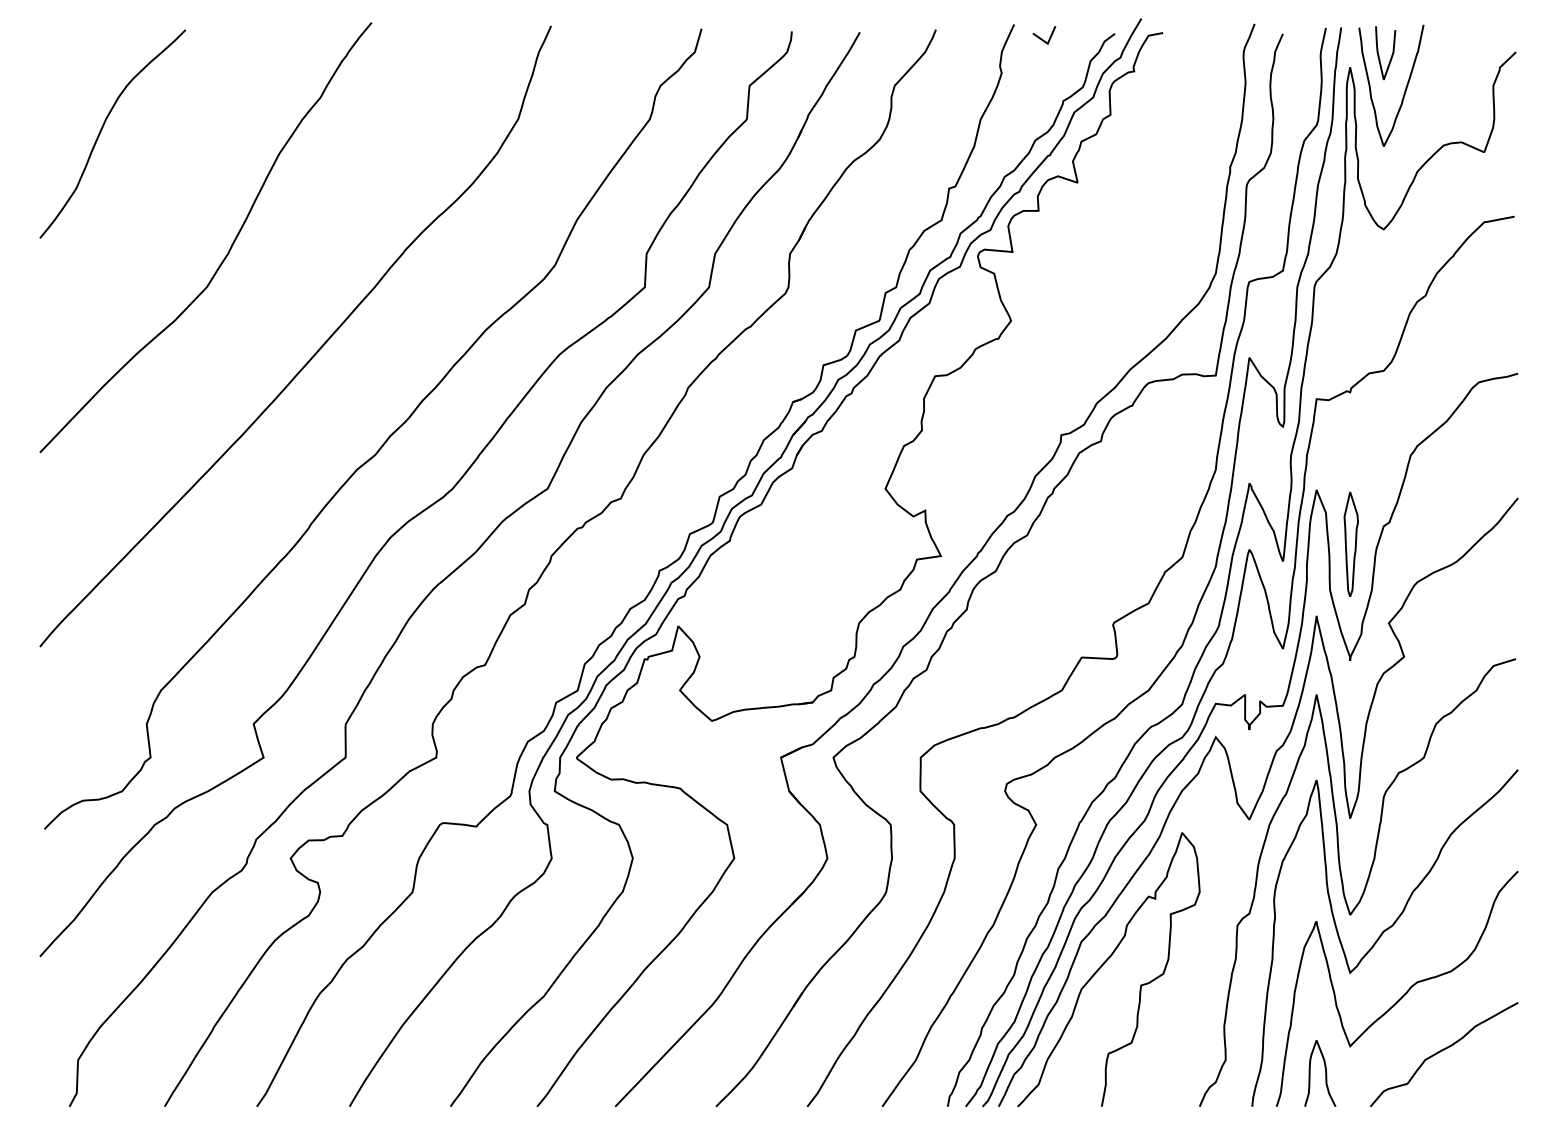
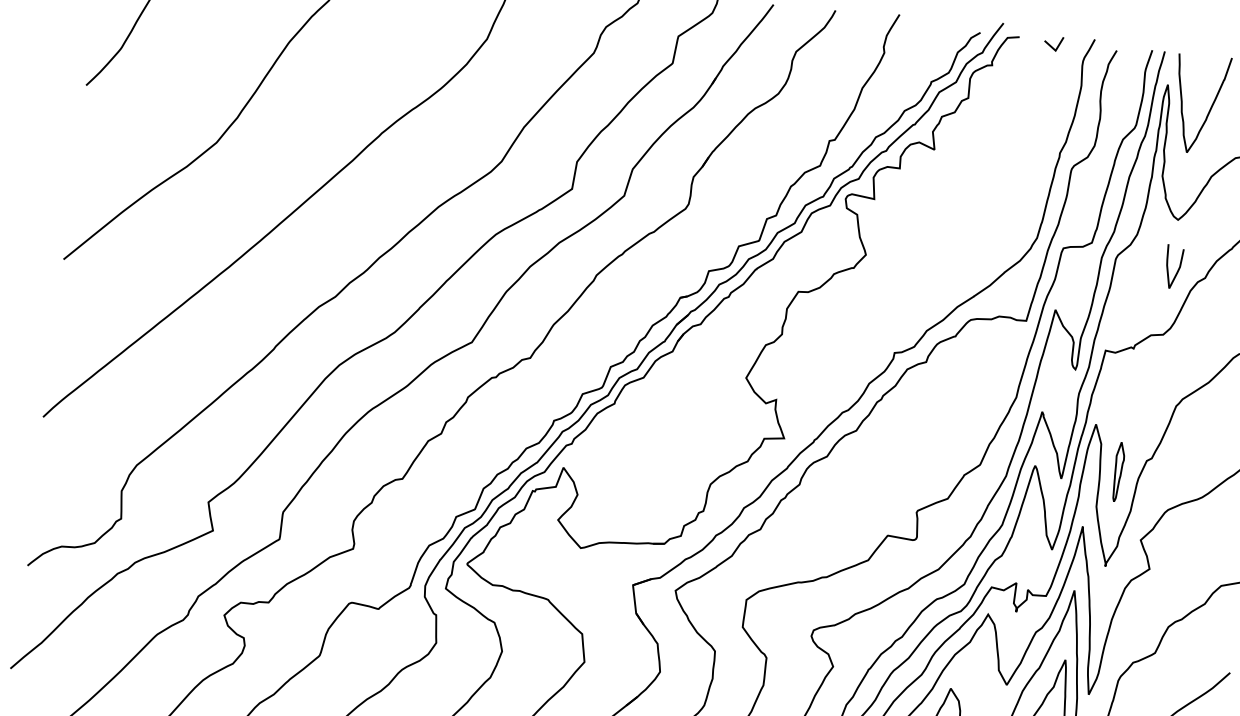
line: (1042, 38) -> (1051, 45), moved
curve: (1391, 54) -> (1178, 268), moved
part: (1350, 543) -> (1117, 471), size x0.7

